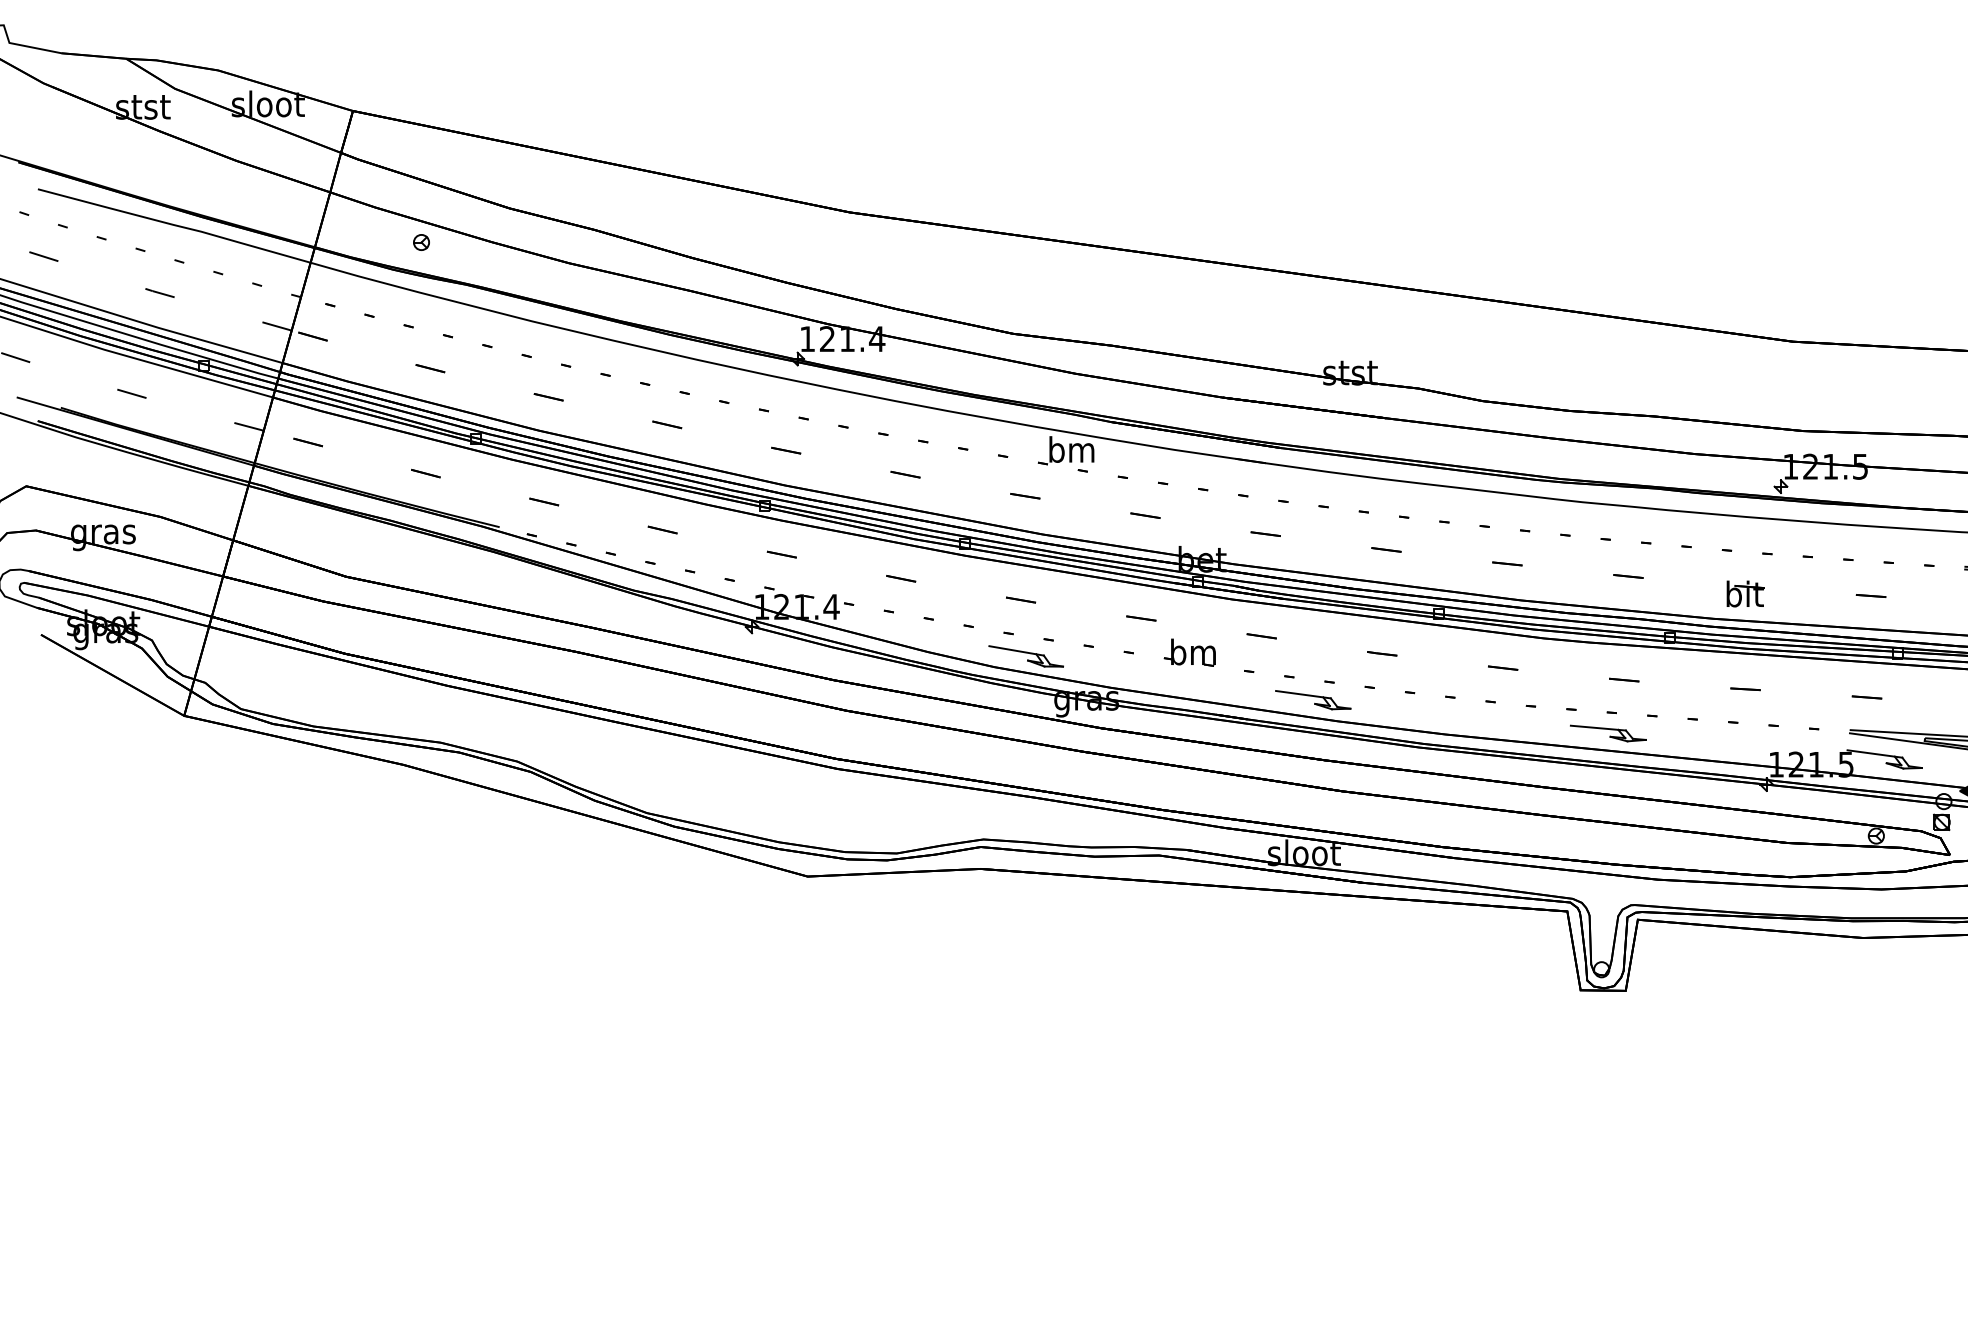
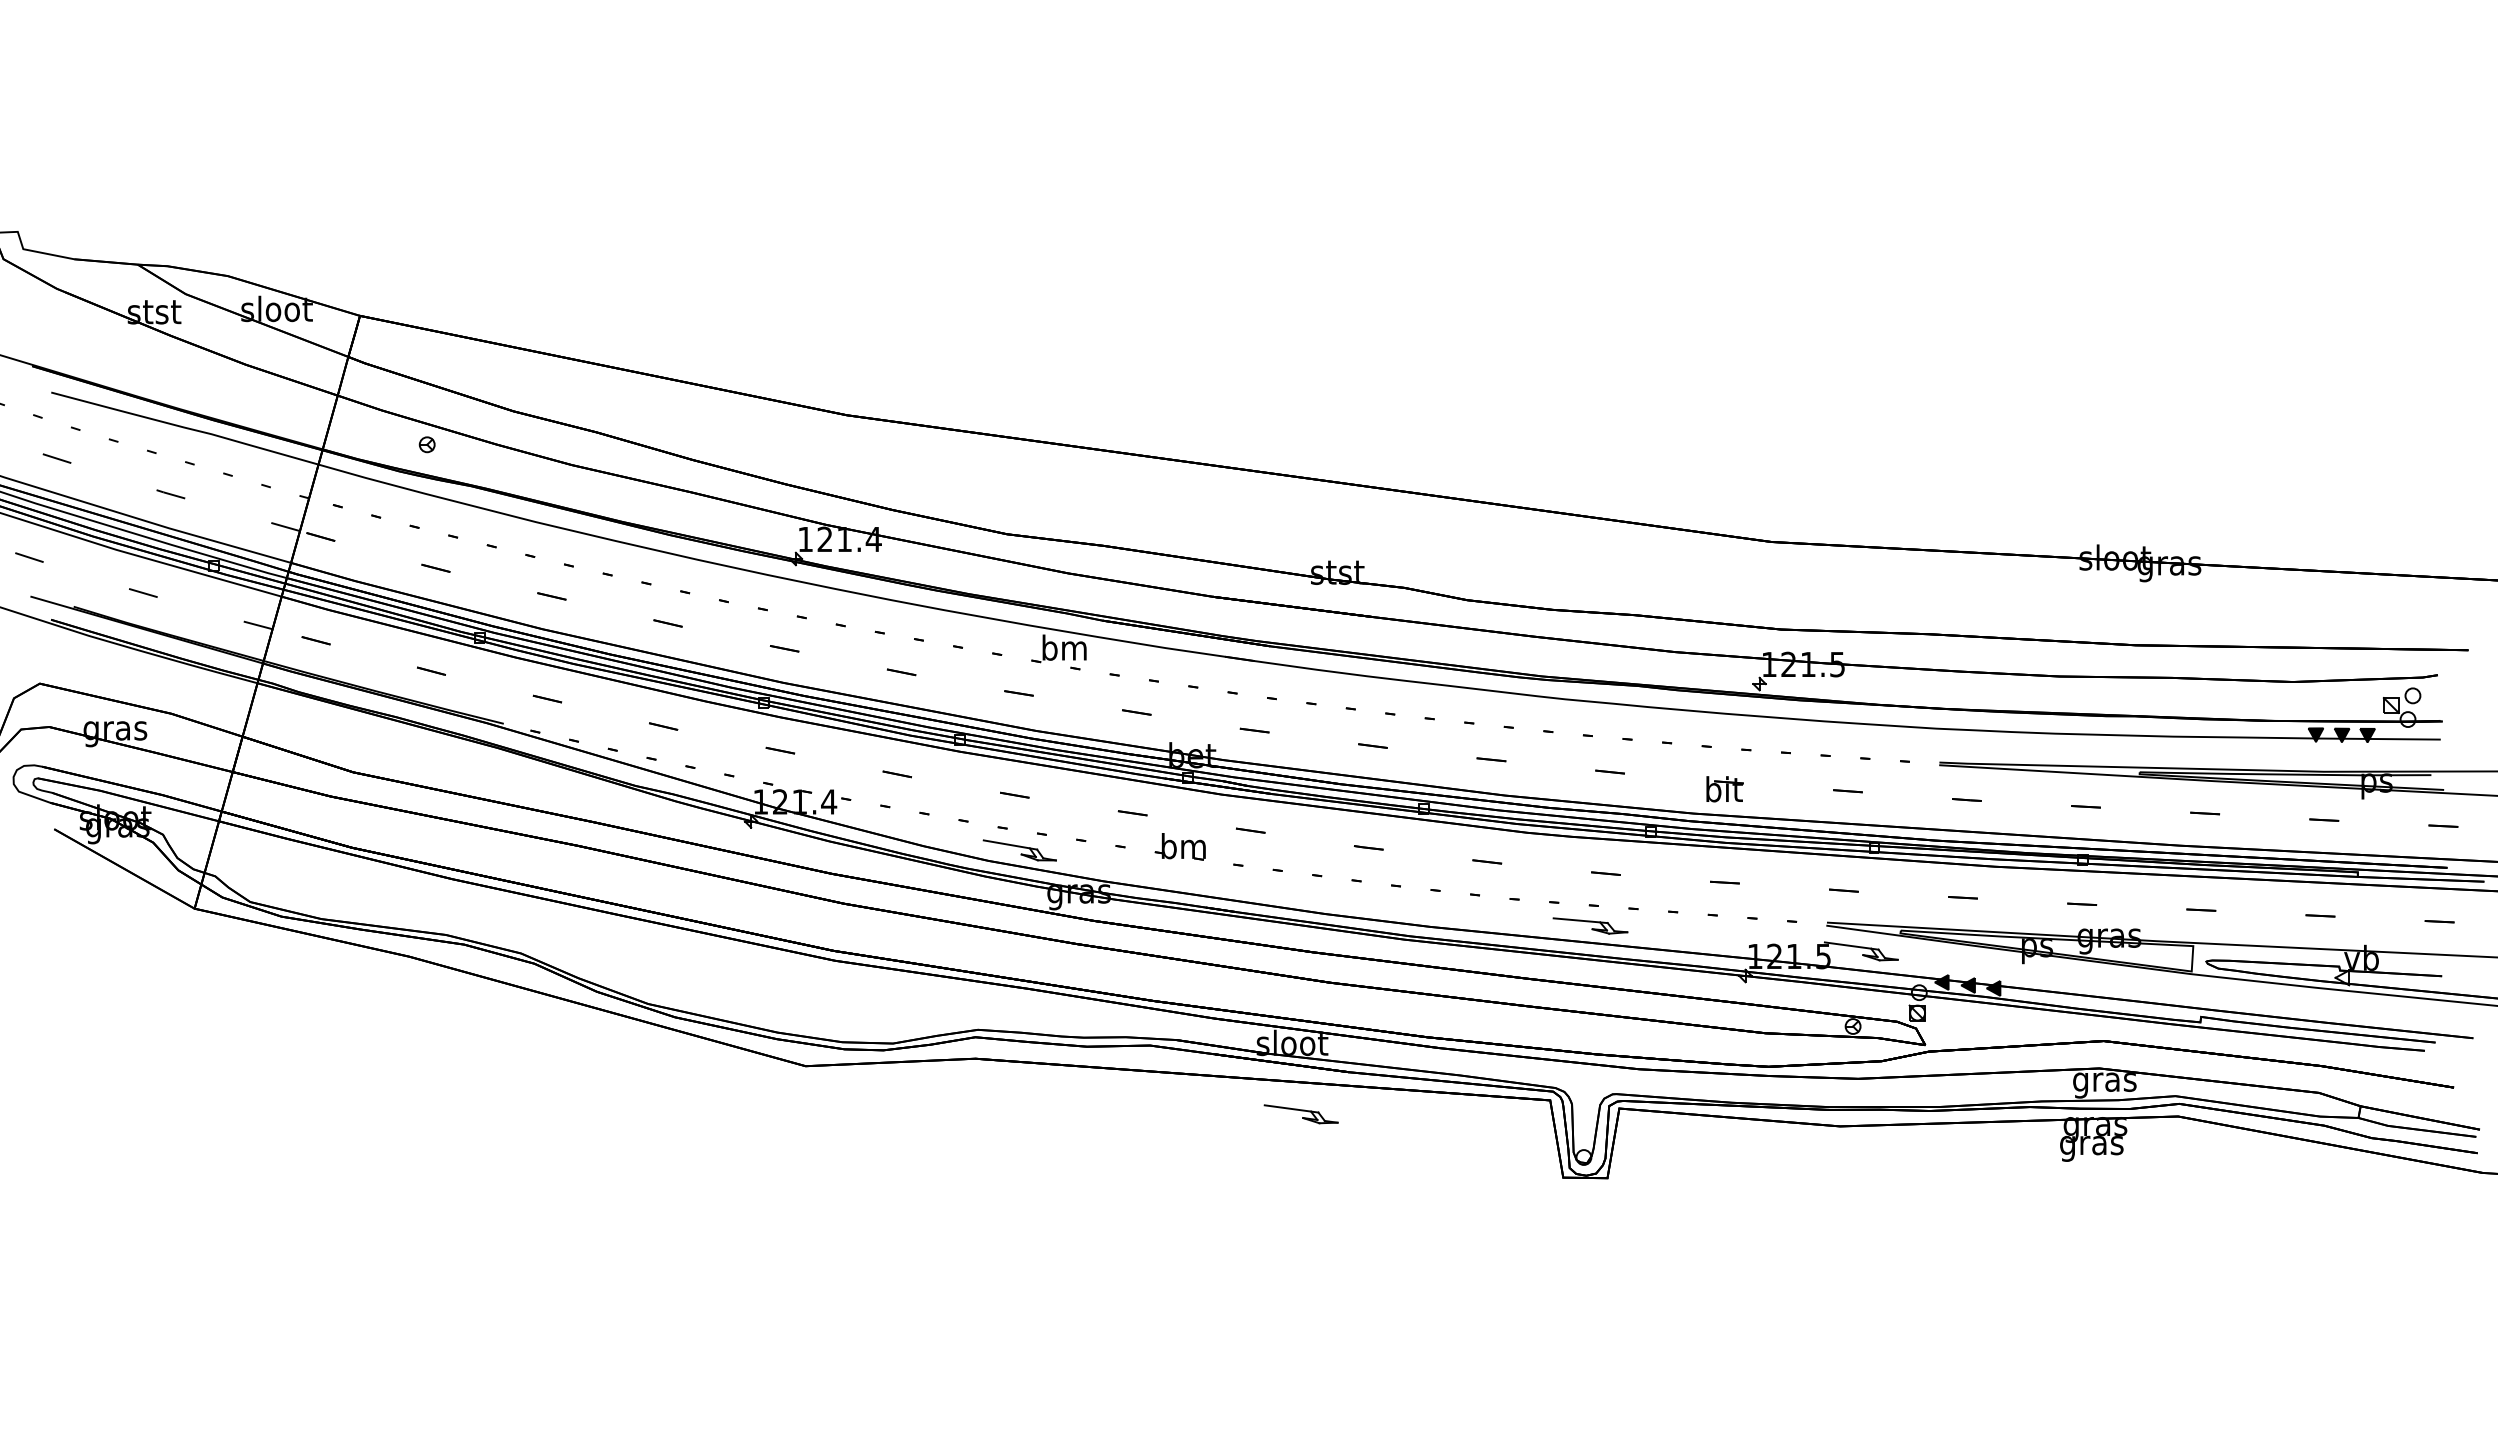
part: (1312, 700) -> (1300, 1114), moved

